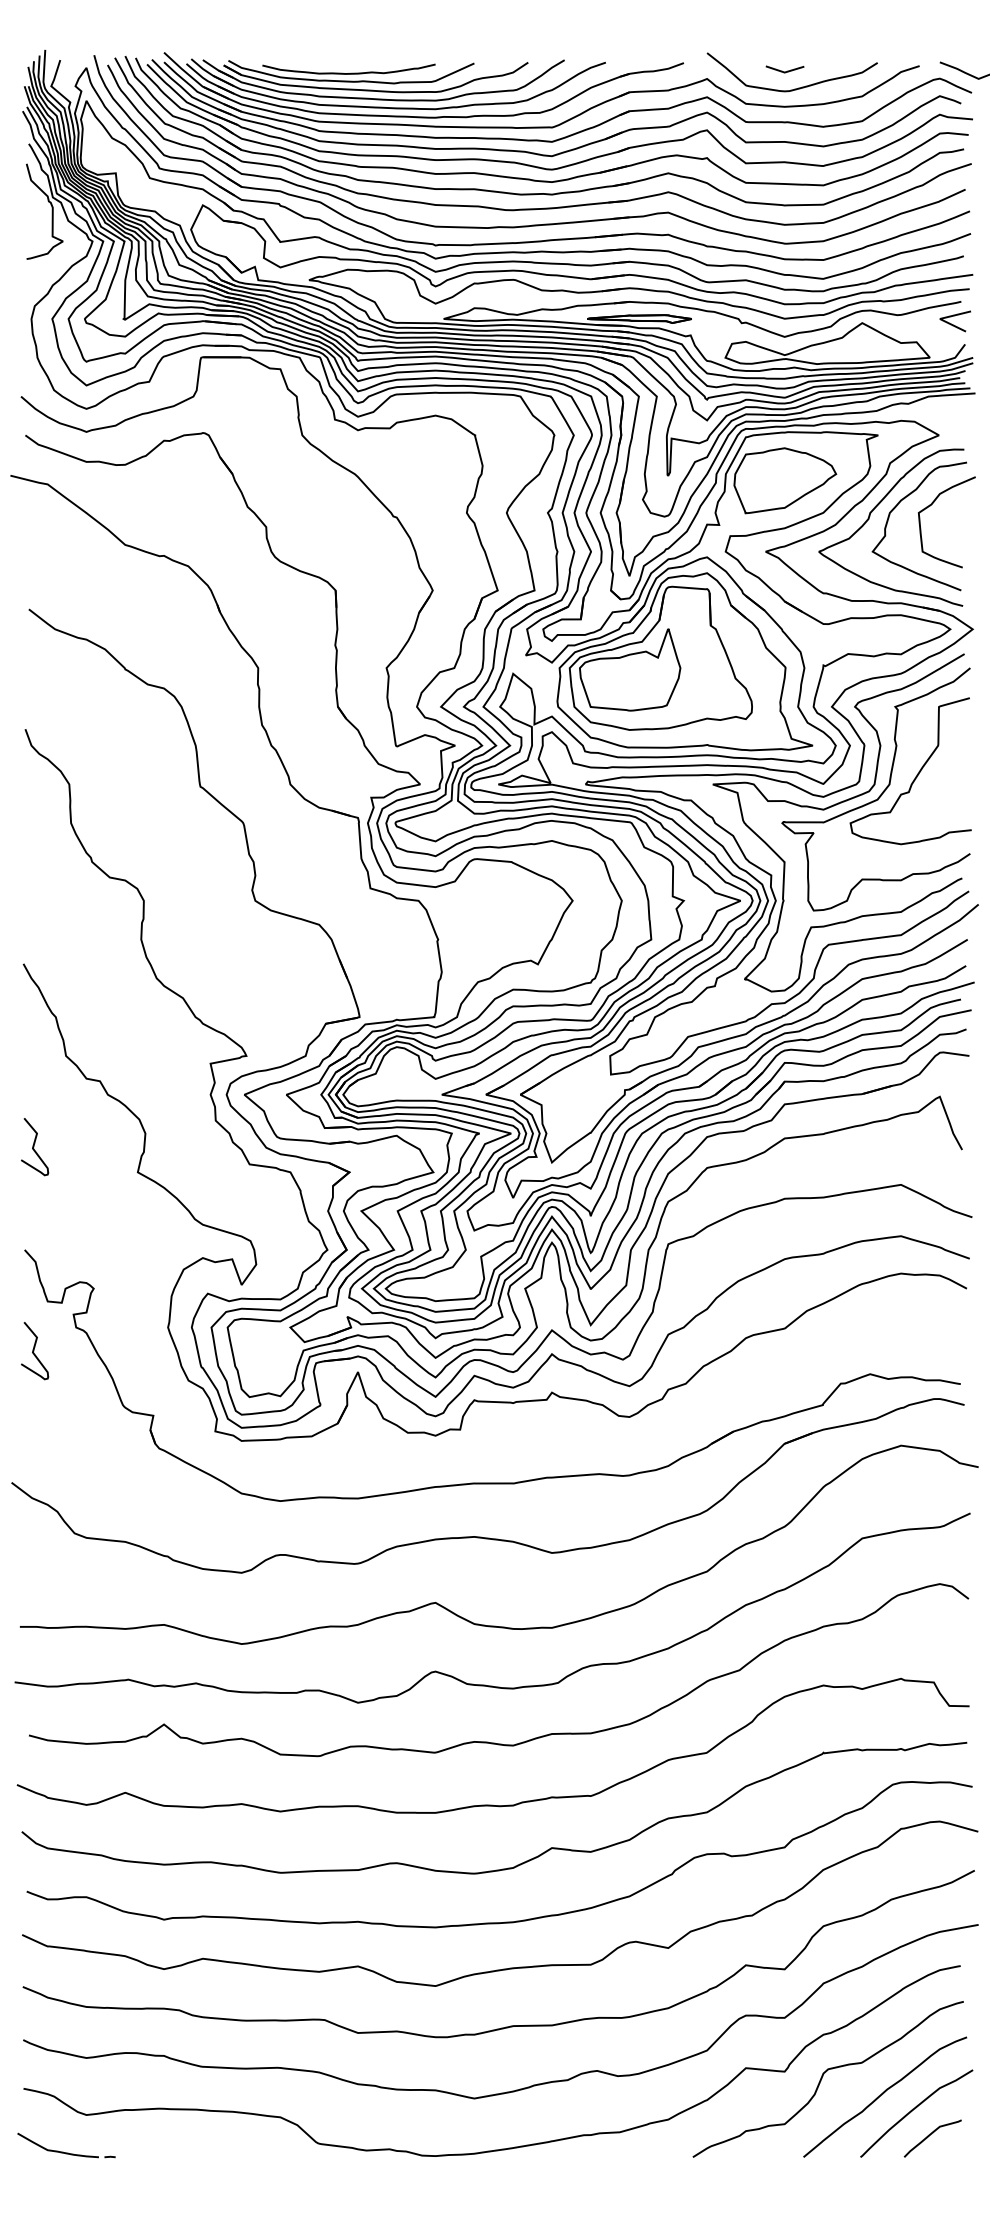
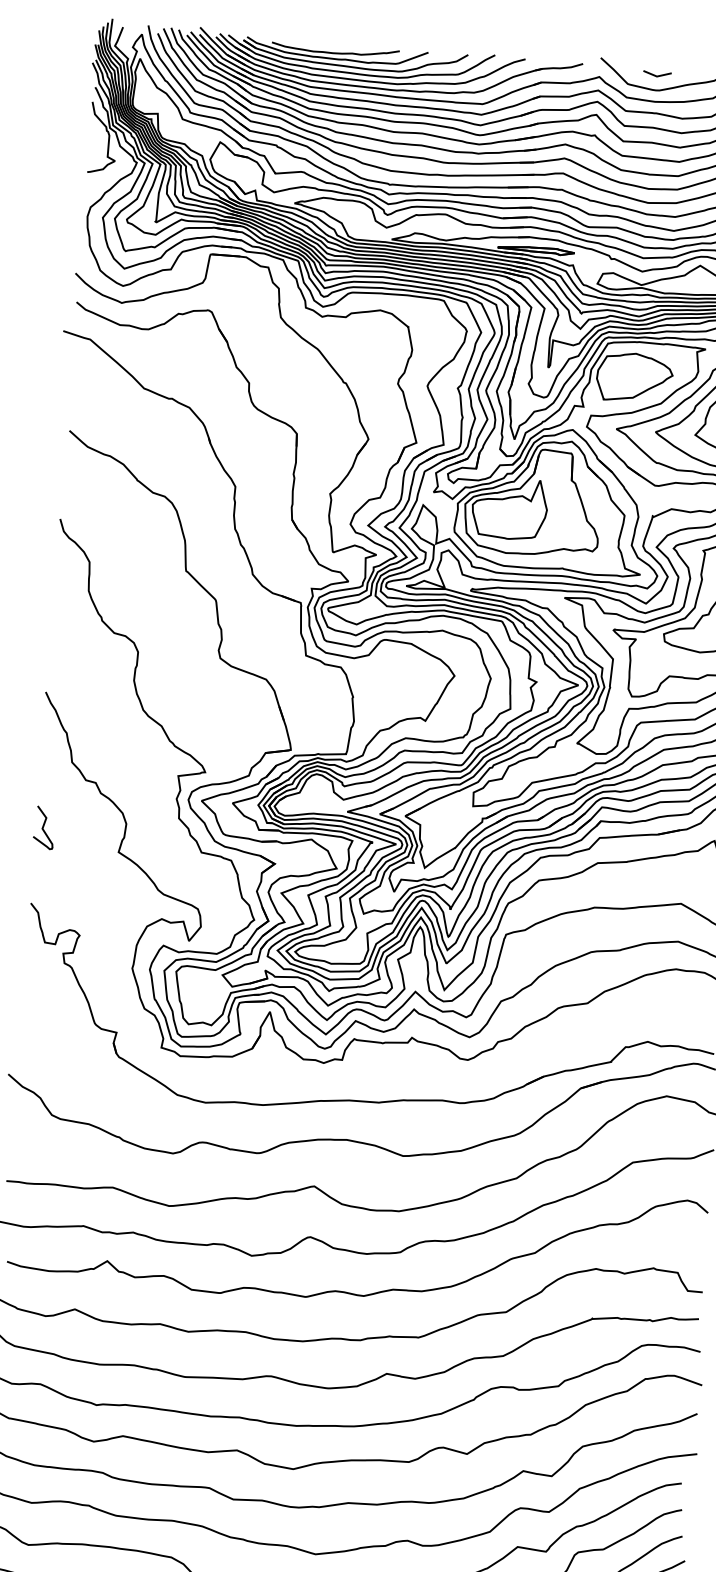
curve: (34, 1351) -> (32, 978), removed

